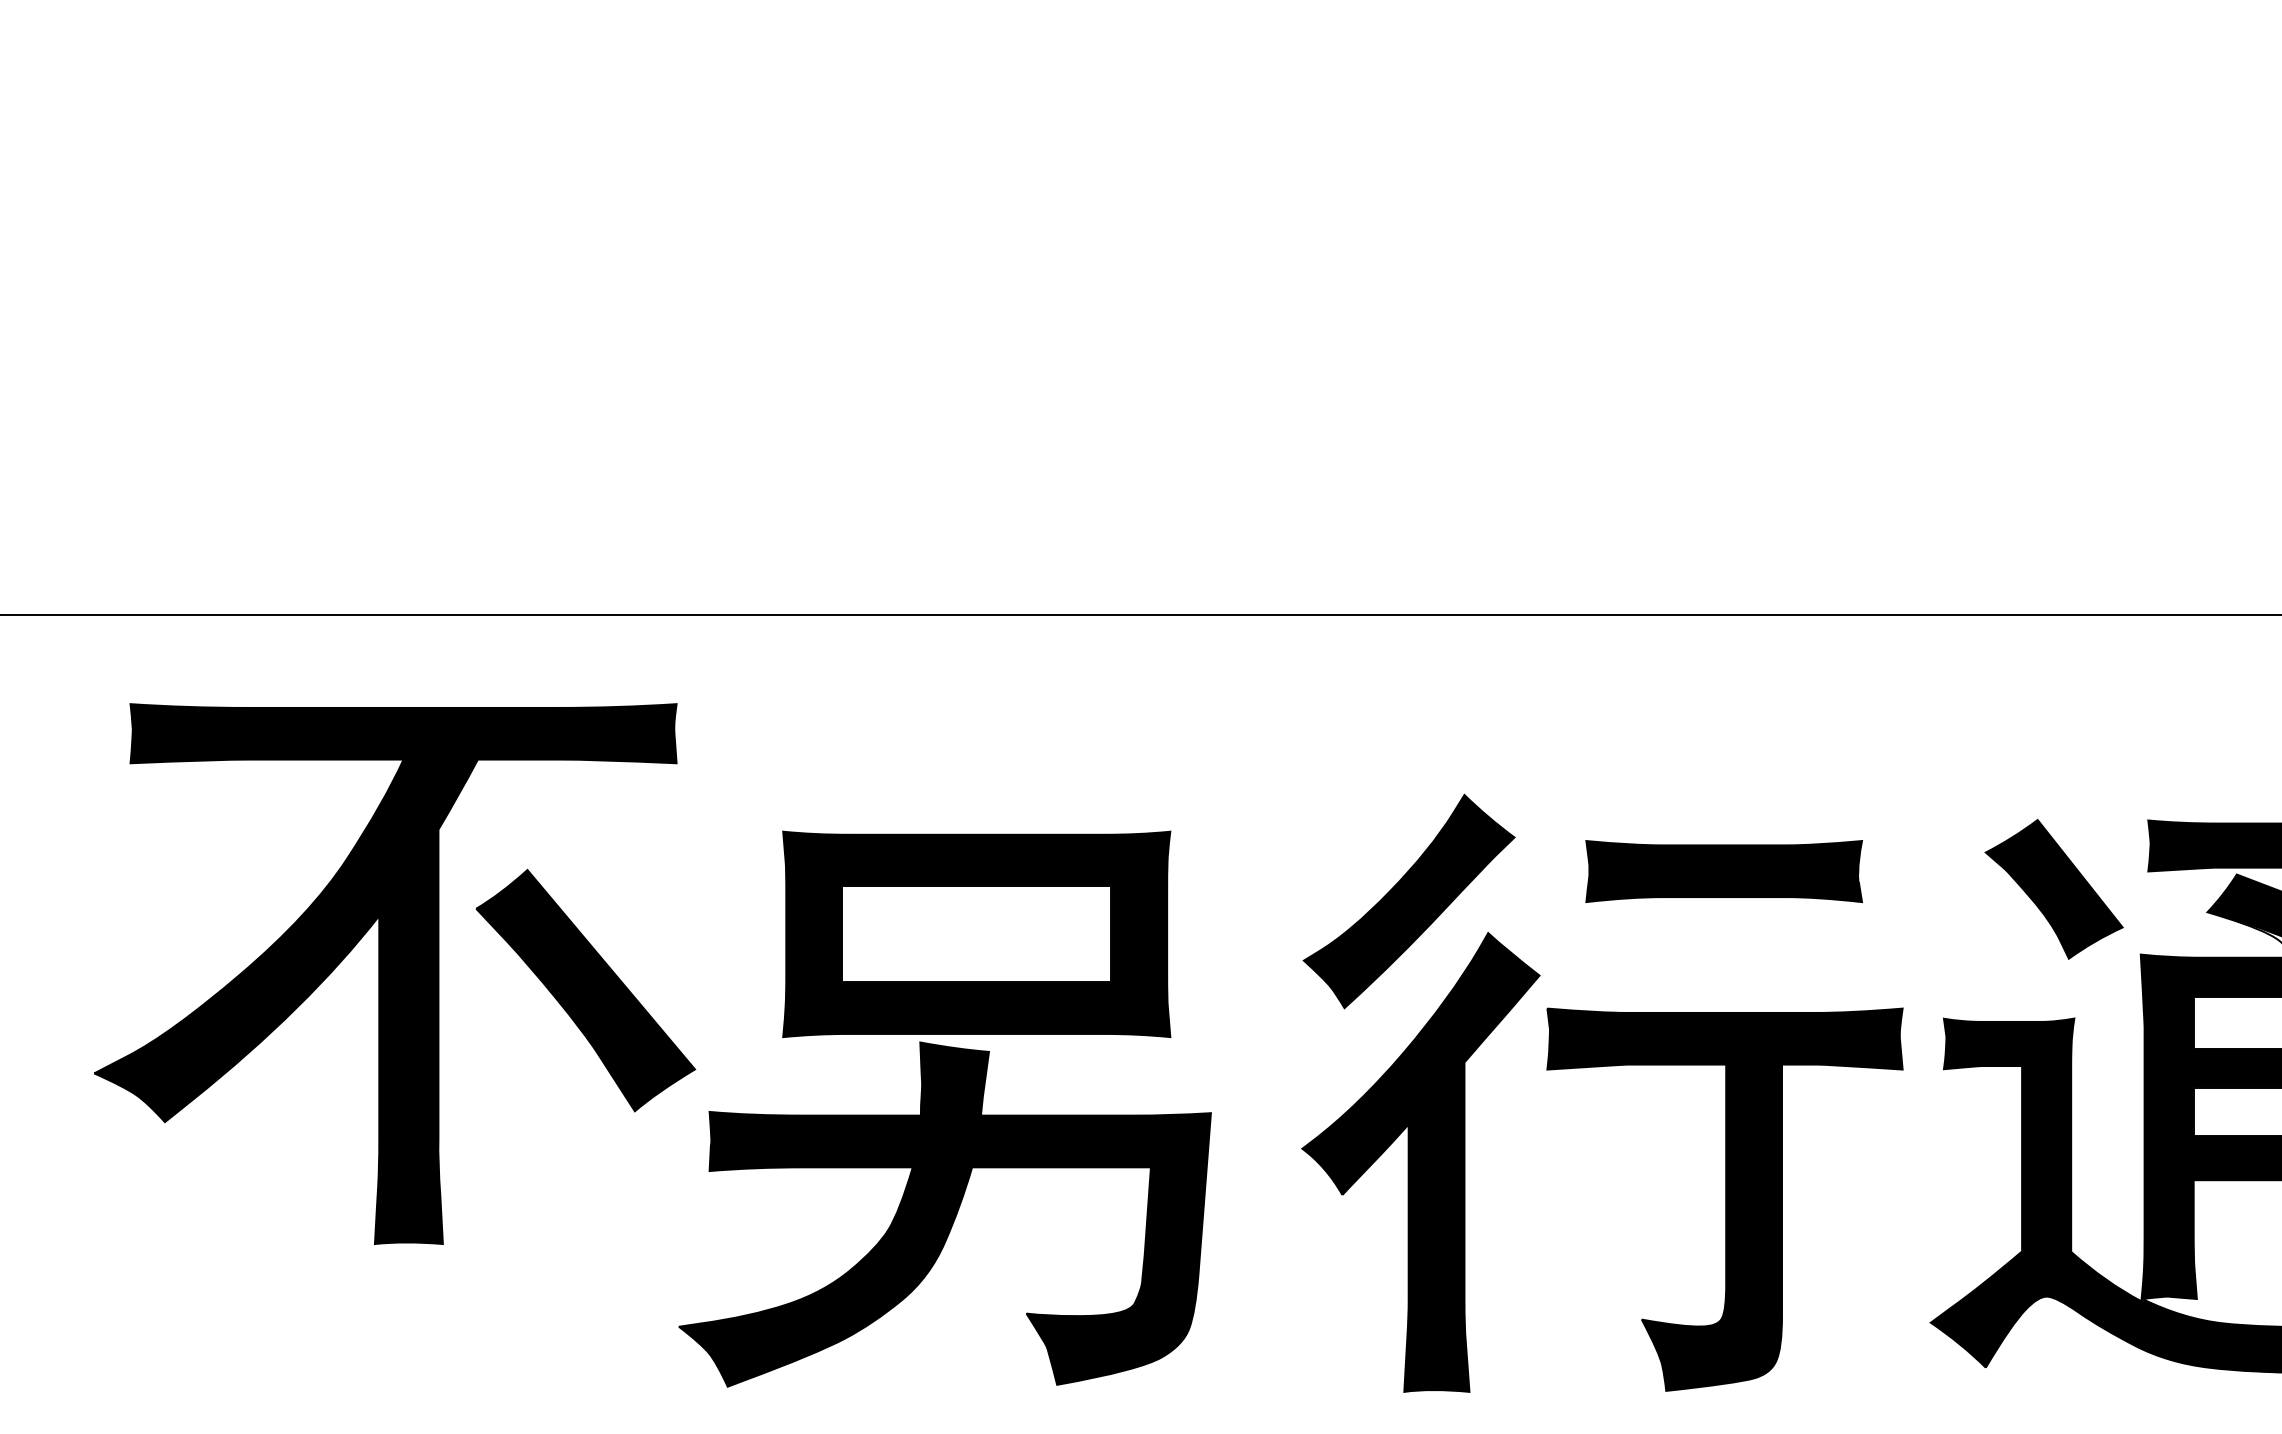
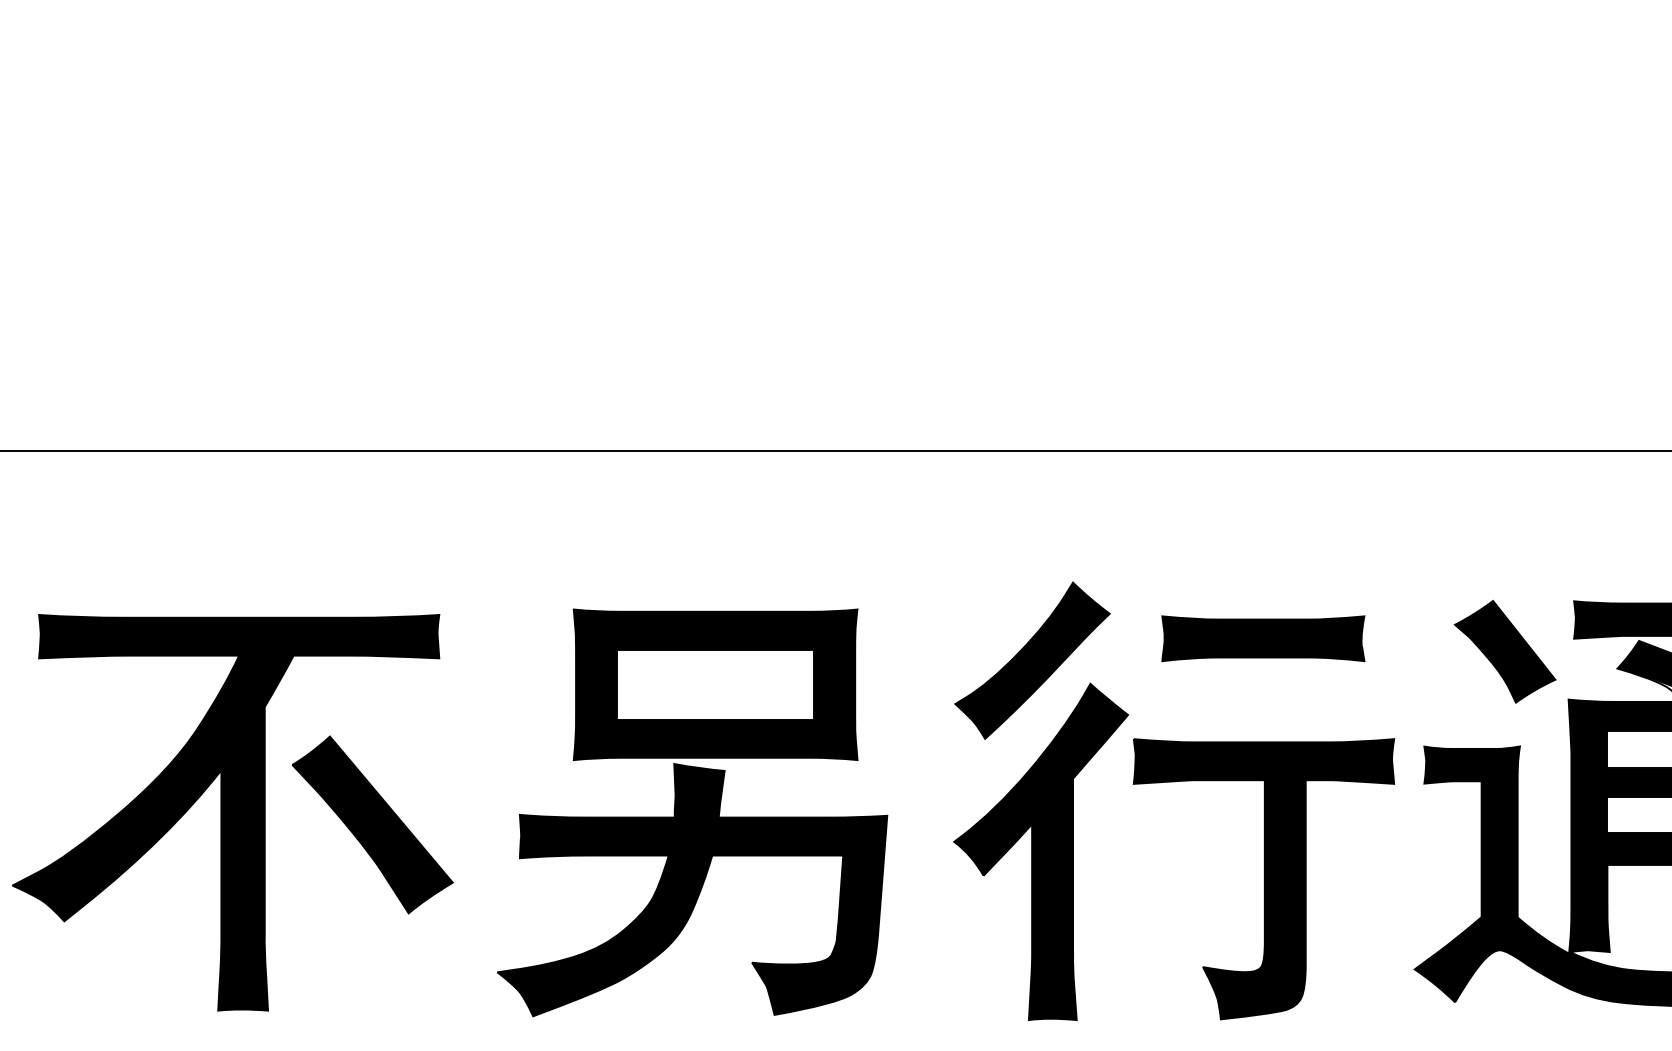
part: (395, 973) -> (233, 812), moved

